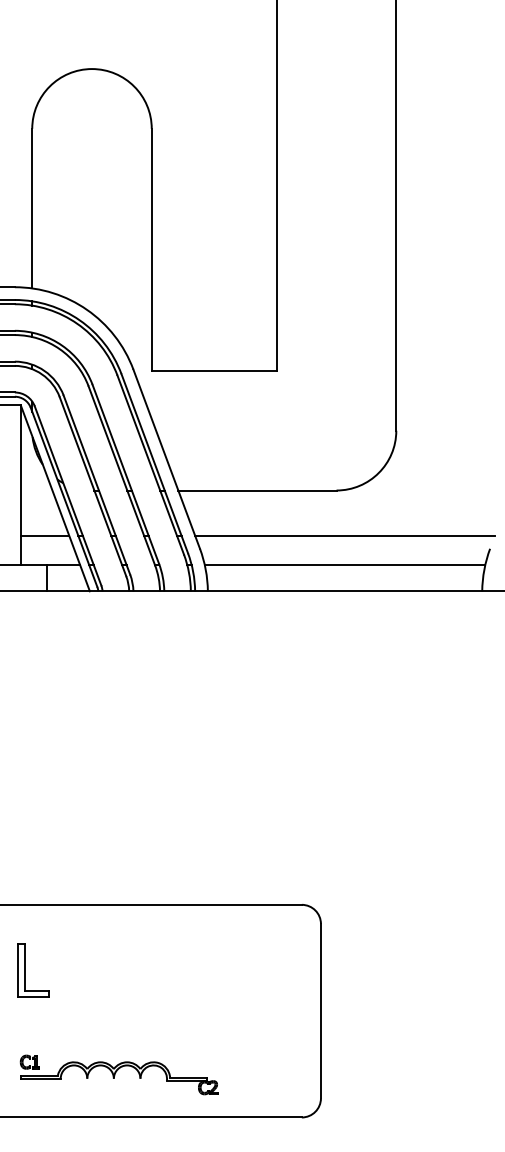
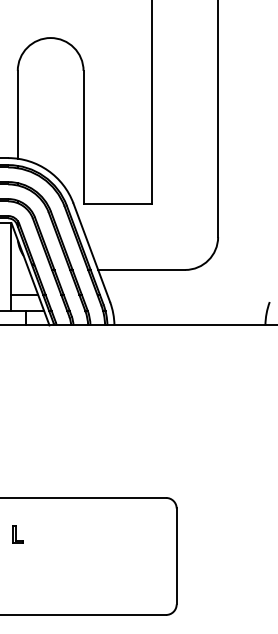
line: (344, 536) -> (189, 295), removed
line: (344, 564) -> (189, 310), removed
part: (33, 971) -> (18, 534), size x0.6
part: (118, 1074) -> (65, 591), removed

